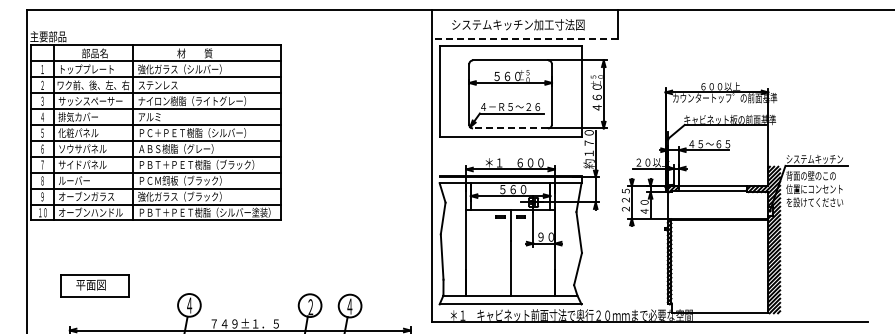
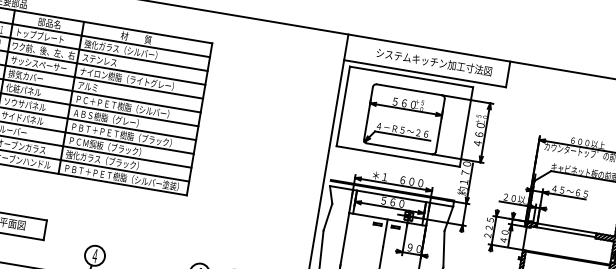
text: (518, 24) -> (434, 61), moved
line: (524, 39) -> (424, 73), dashed -> solid
line: (510, 128) -> (399, 148), dashed -> solid

